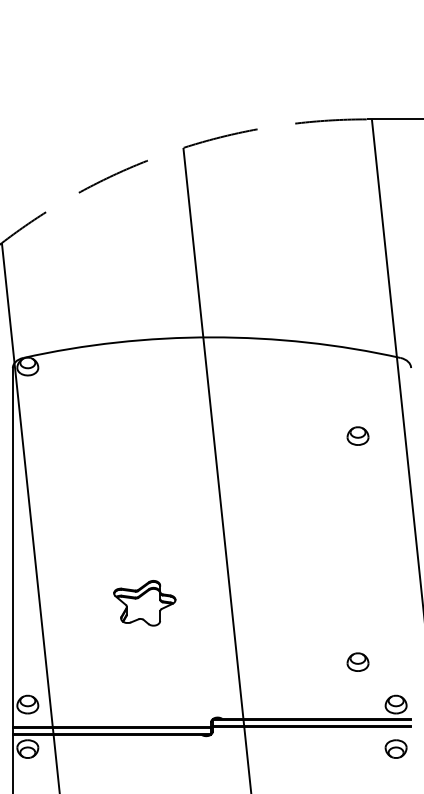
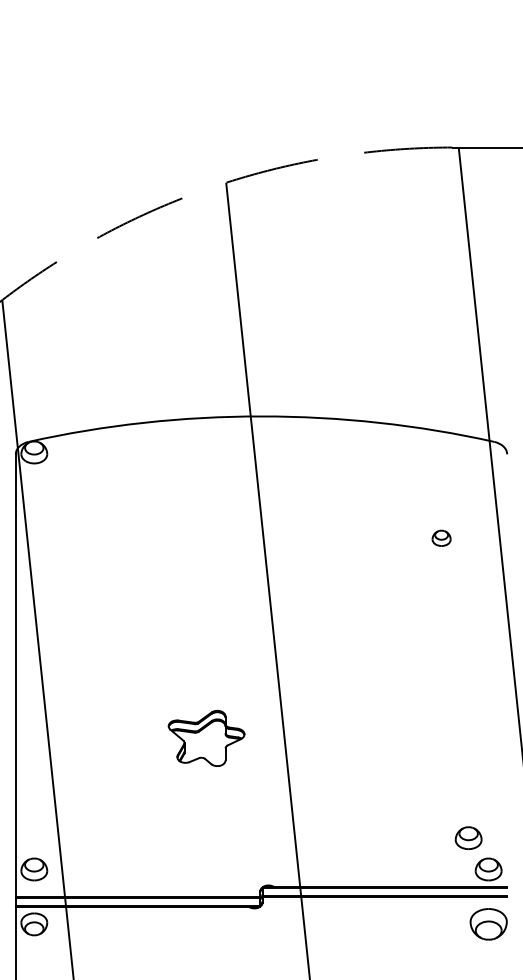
part: (357, 436) -> (441, 538), size x0.7
part: (144, 603) -> (206, 738), moved
part: (357, 661) -> (468, 837), moved
part: (396, 749) -> (488, 924), size x1.4

